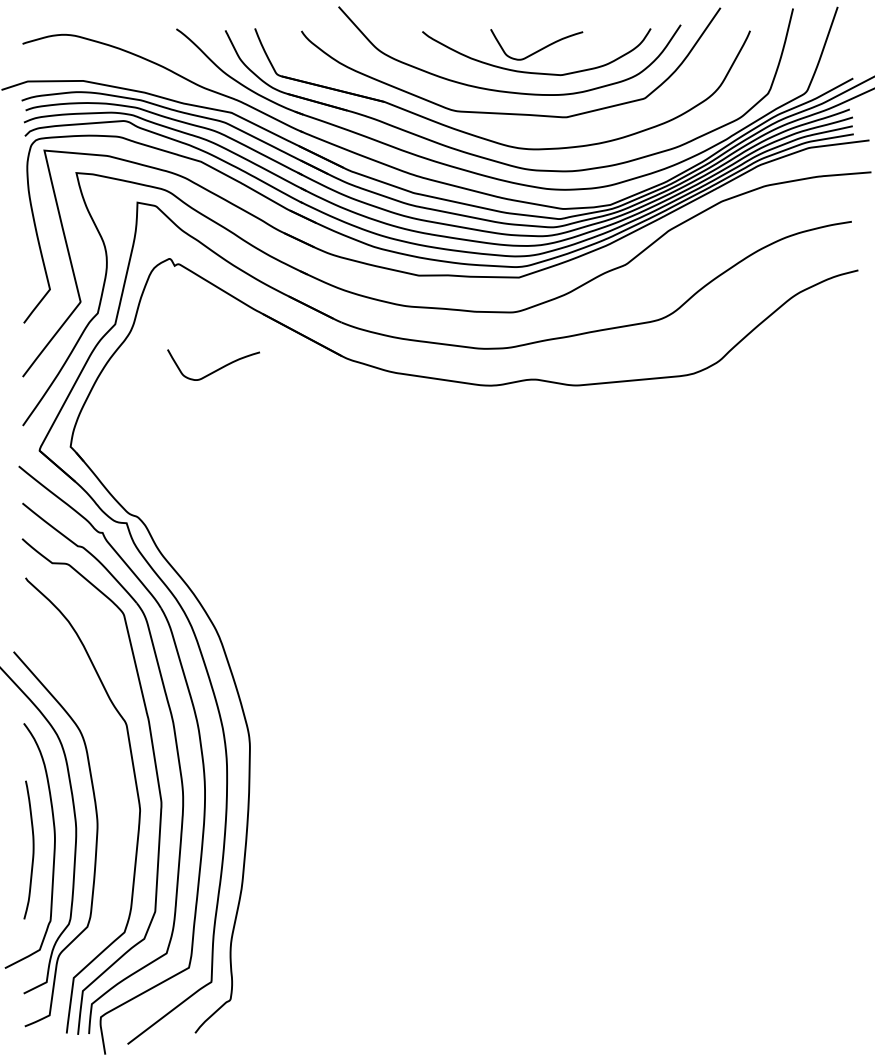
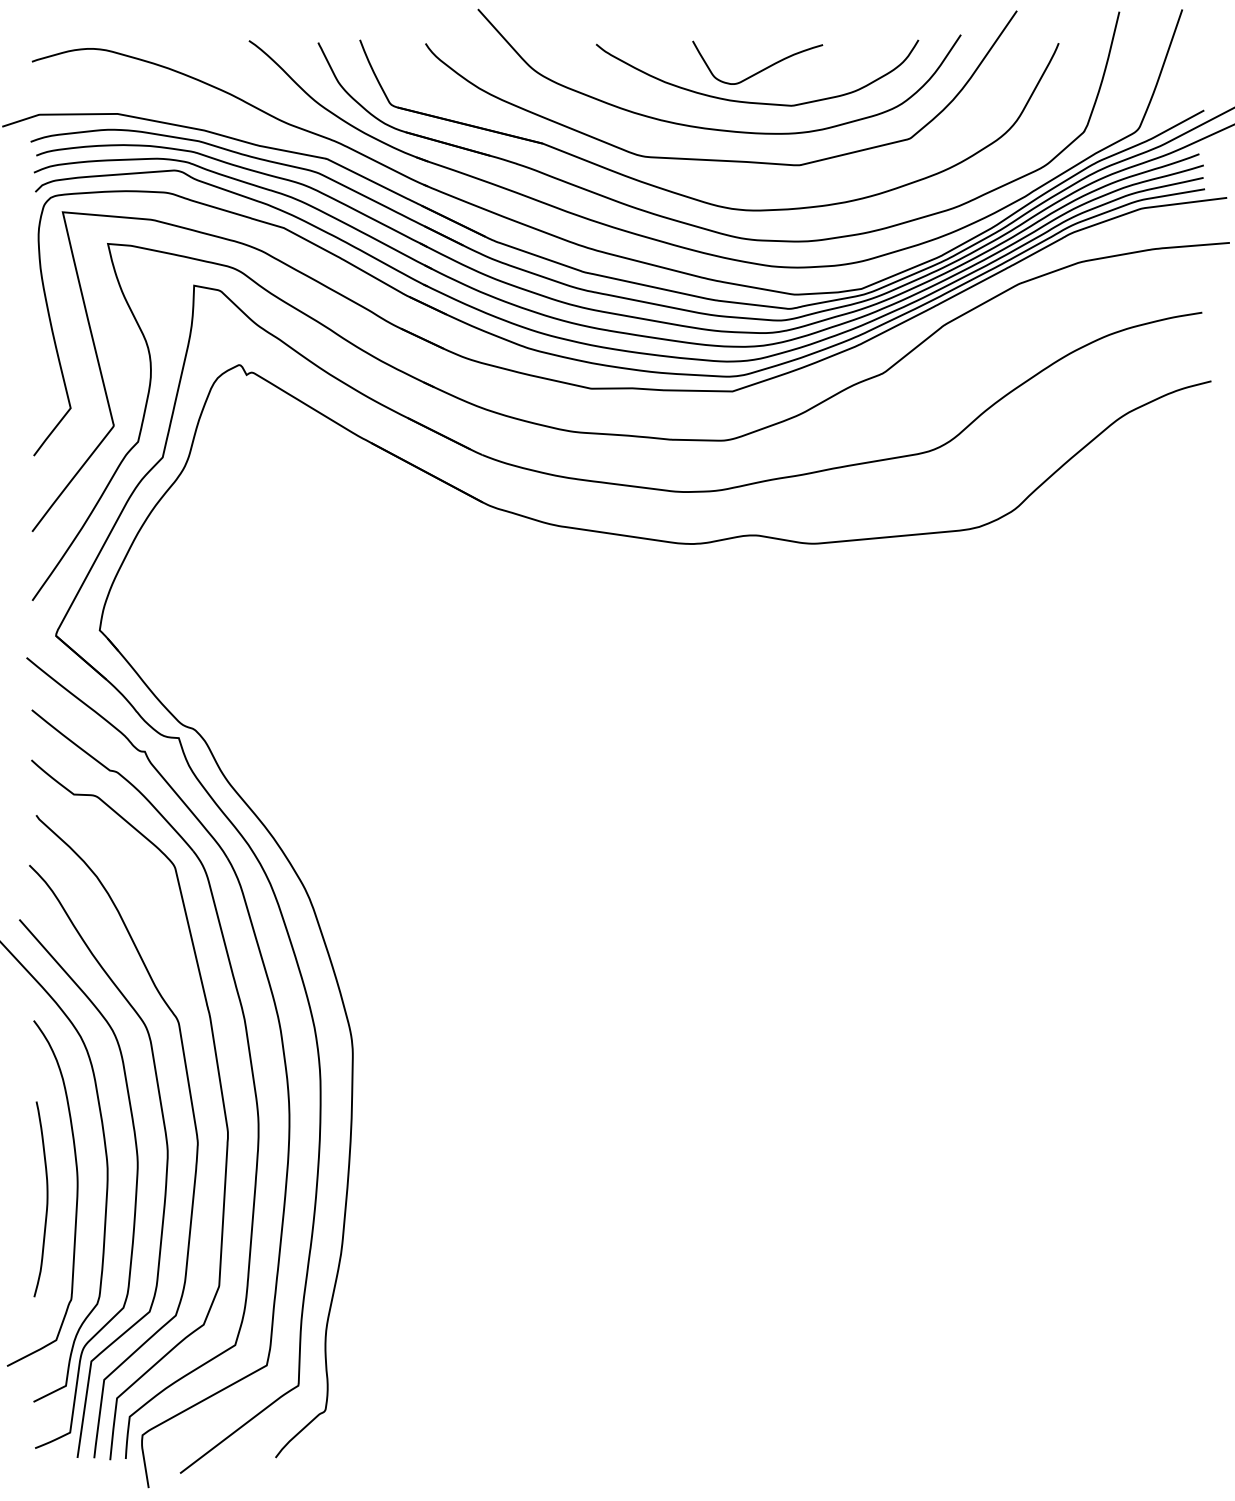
curve: (216, 369) -> (305, 521), removed
curve: (117, 823) -> (166, 1161), added

